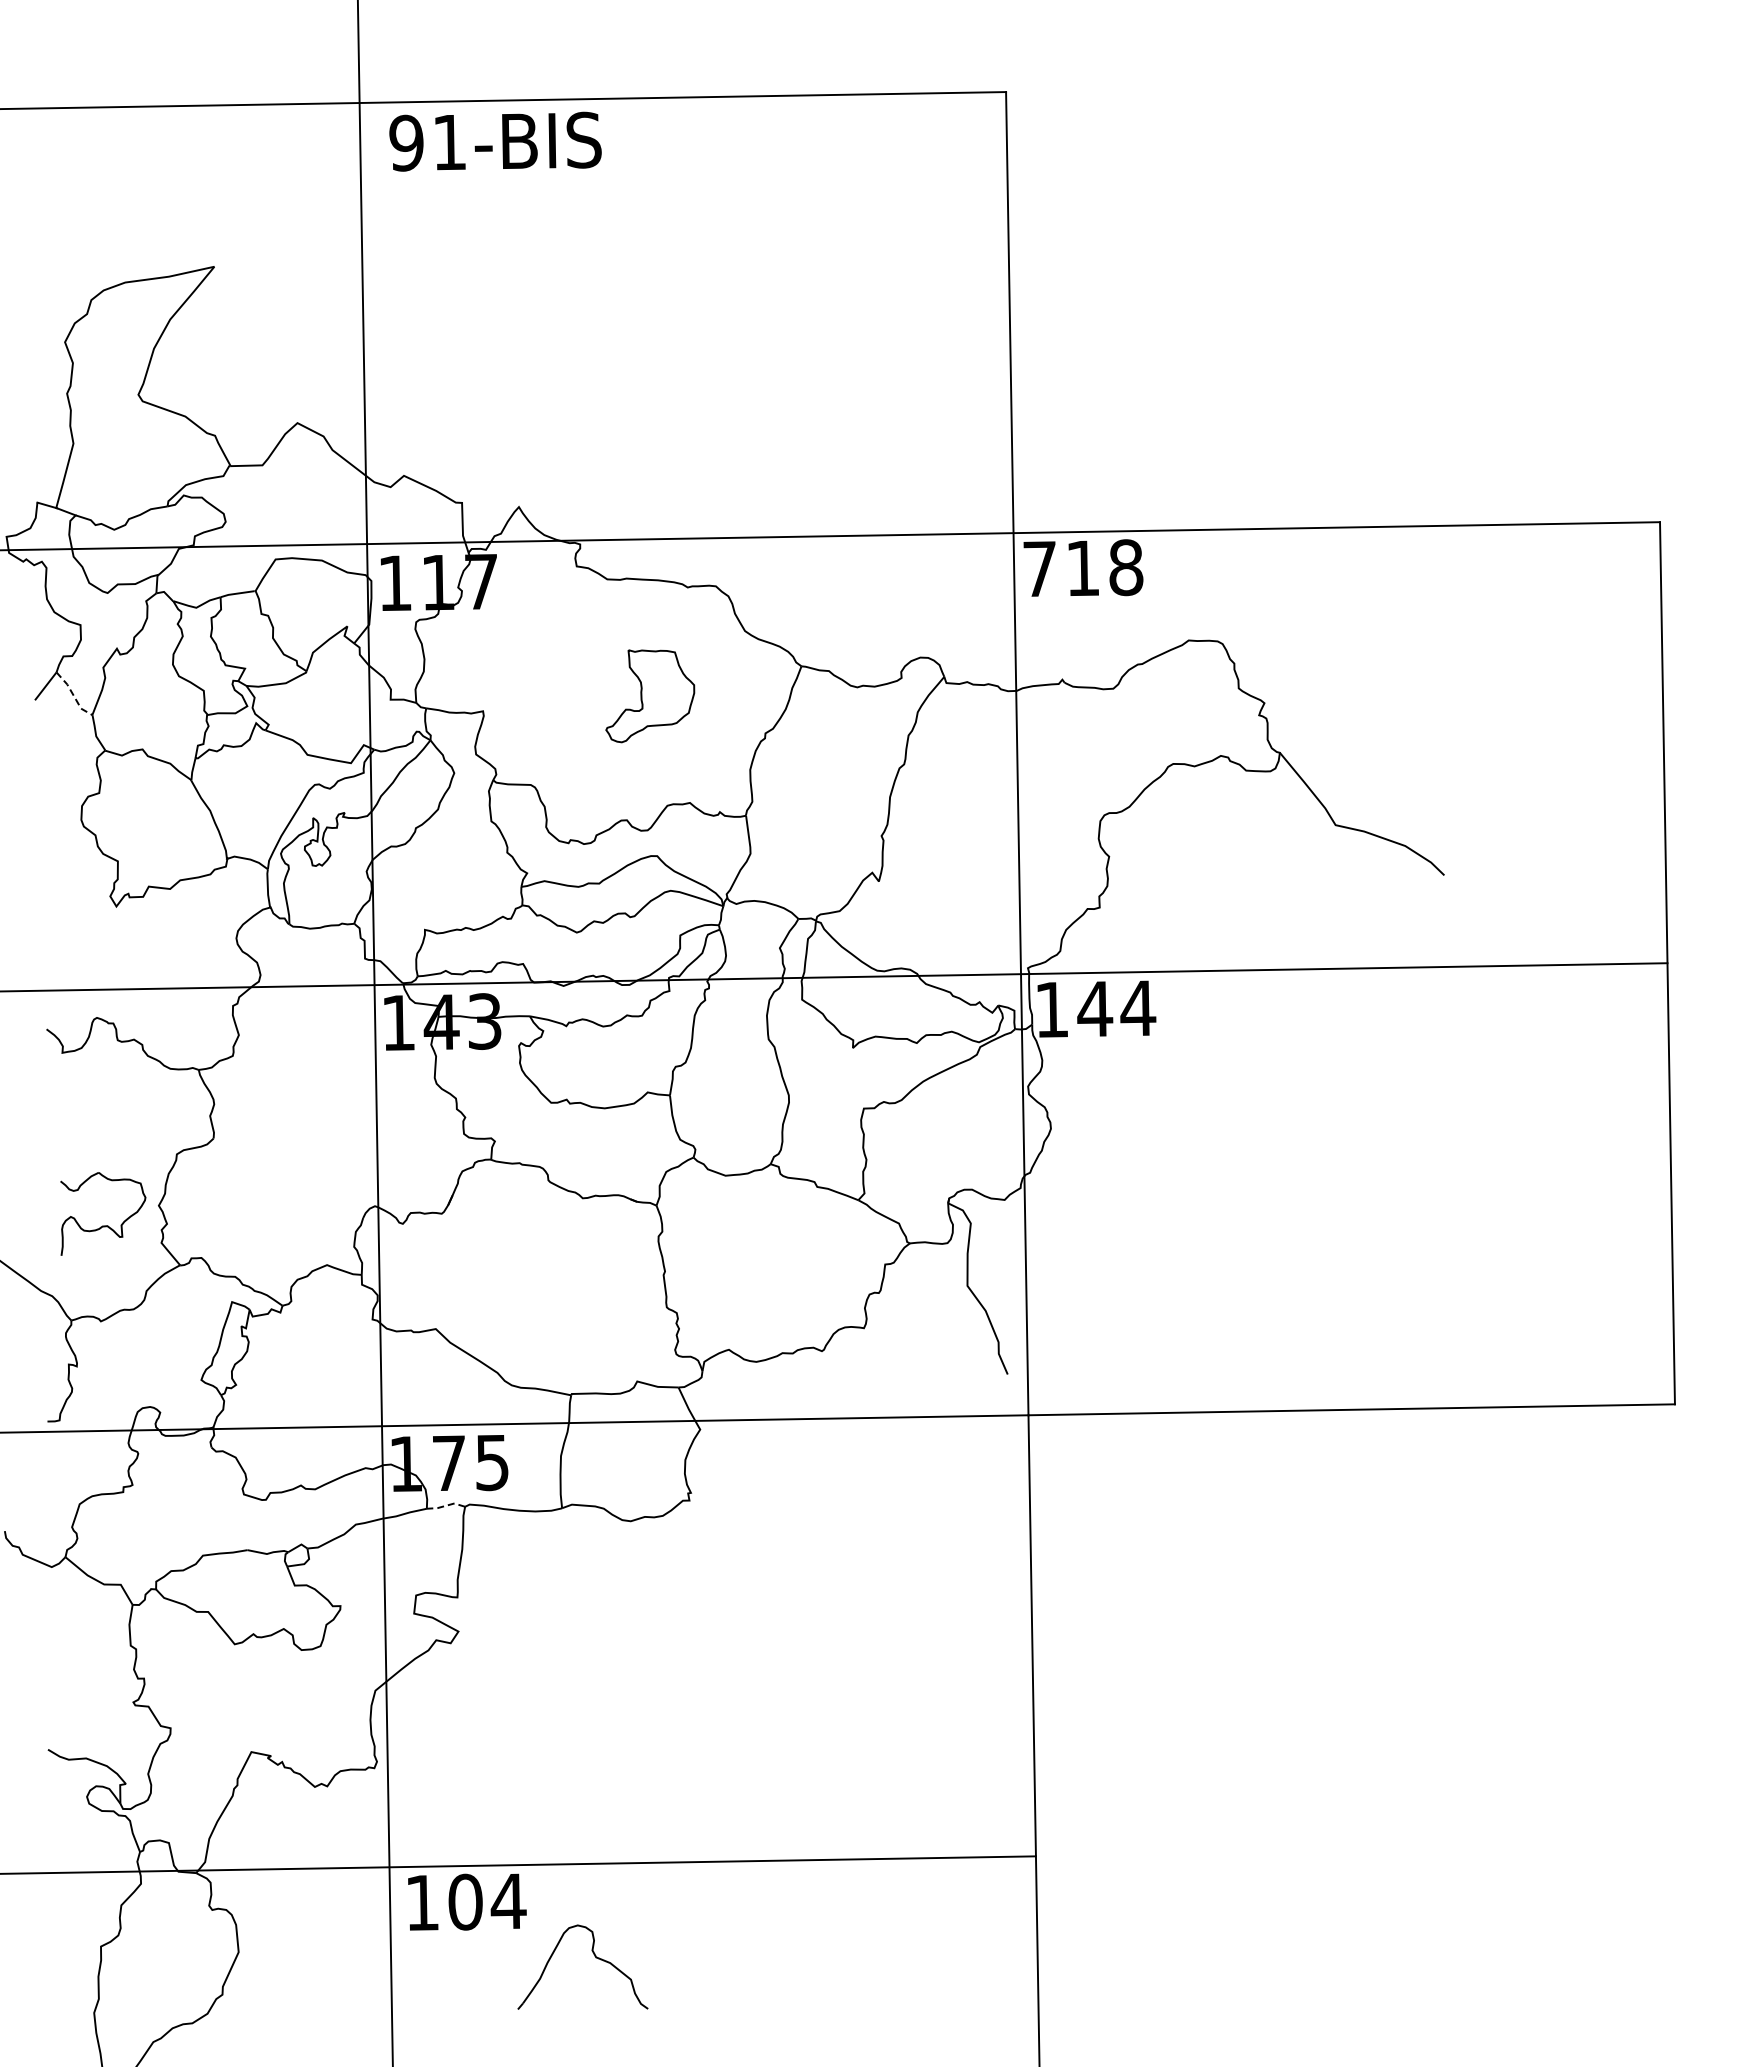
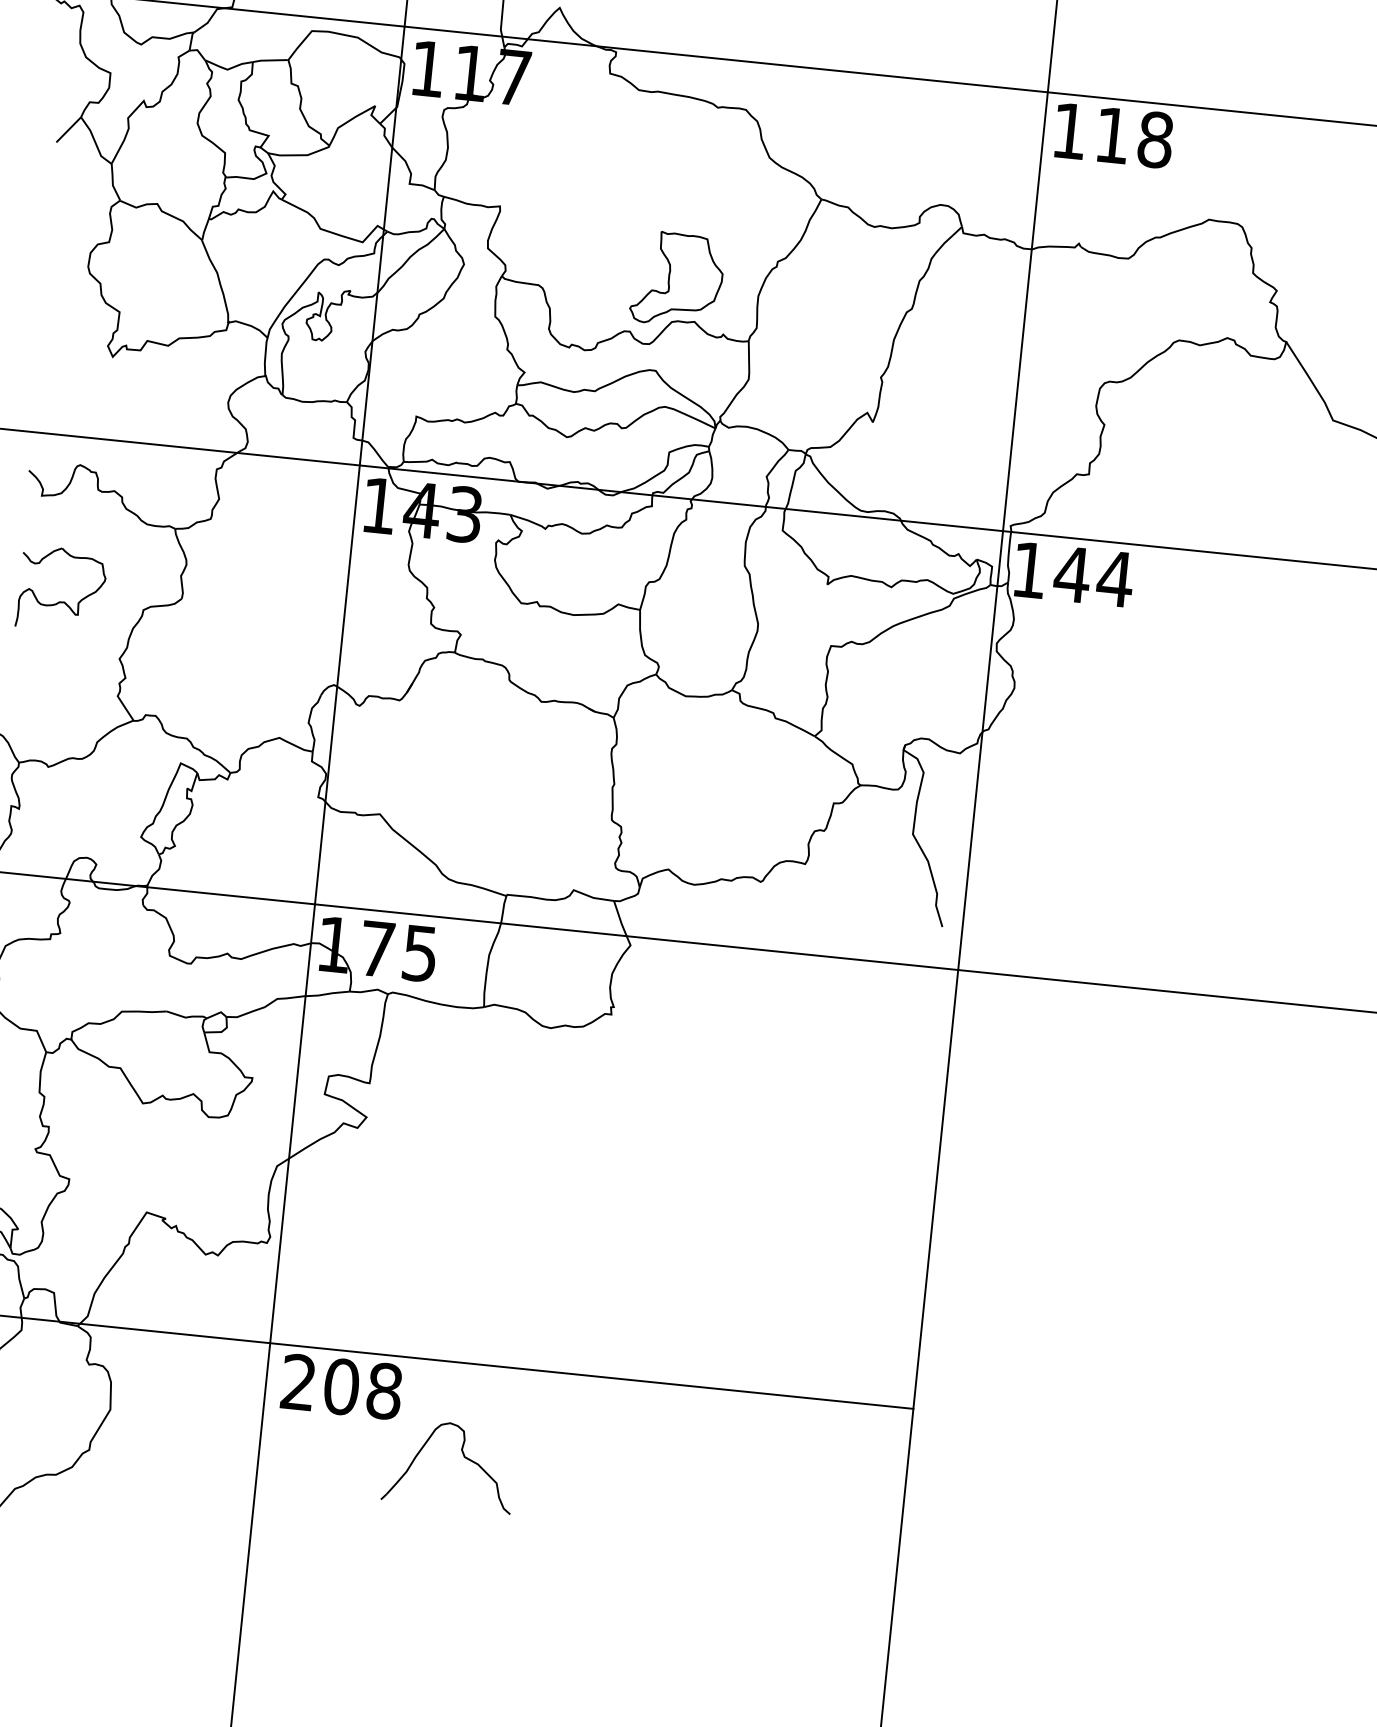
text: (1039, 568) -> (1069, 130), 718 -> 118
line: (73, 695) -> (95, 142), dashed -> solid
part: (650, 696) -> (677, 280), moved
part: (103, 1225) -> (60, 601), moved
line: (446, 1505) -> (369, 990), dashed -> solid
text: (466, 1901) -> (342, 1386), 104 -> 208

